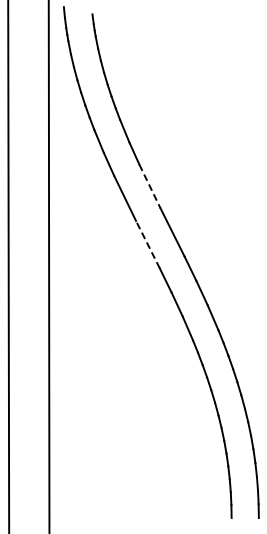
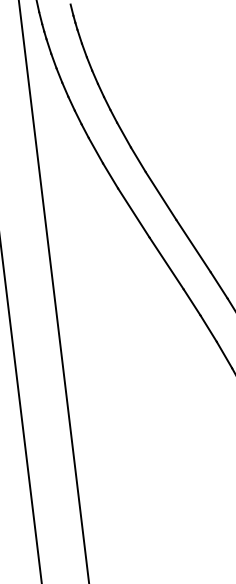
line: (150, 187) -> (161, 196), dashed -> solid
line: (147, 244) -> (166, 263), dashed -> solid

